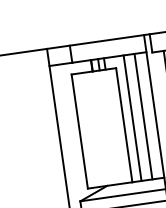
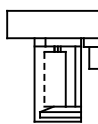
line: (133, 118) -> (70, 76), removed
line: (80, 131) -> (44, 79), solid -> dashed

